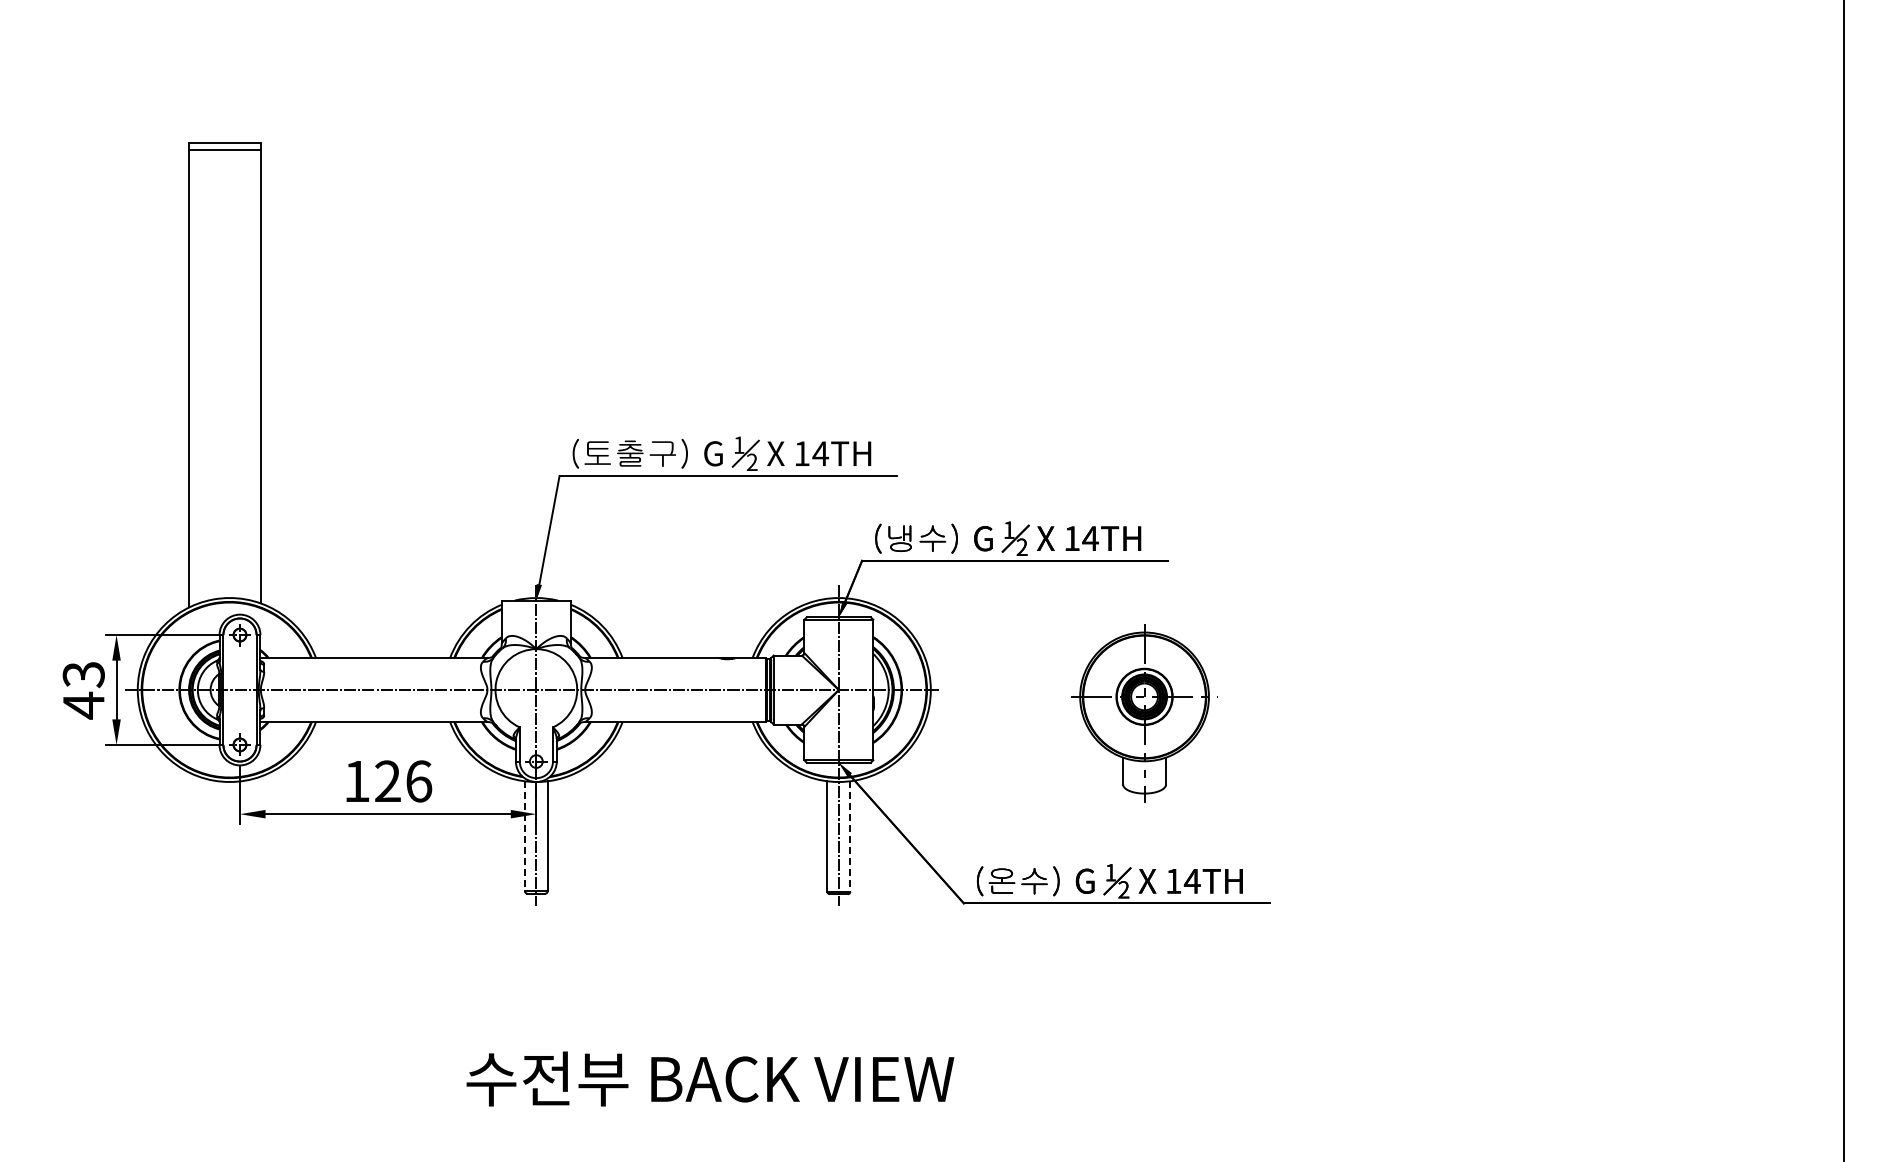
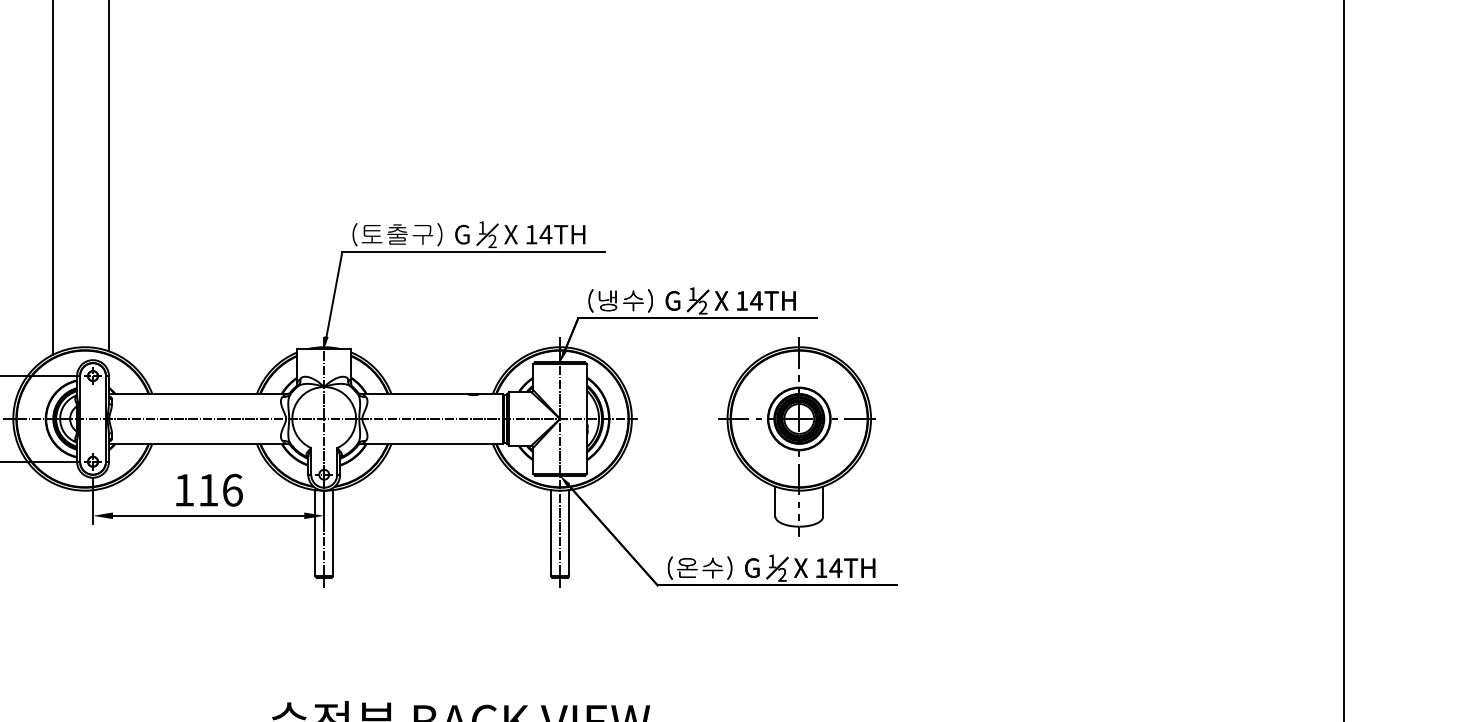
part: (1142, 712) -> (796, 436), size x1.43
text: (387, 780) -> (208, 489), 126 -> 116
line: (524, 836) -> (314, 533), dashed -> solid
line: (850, 836) -> (569, 533), dashed -> solid

